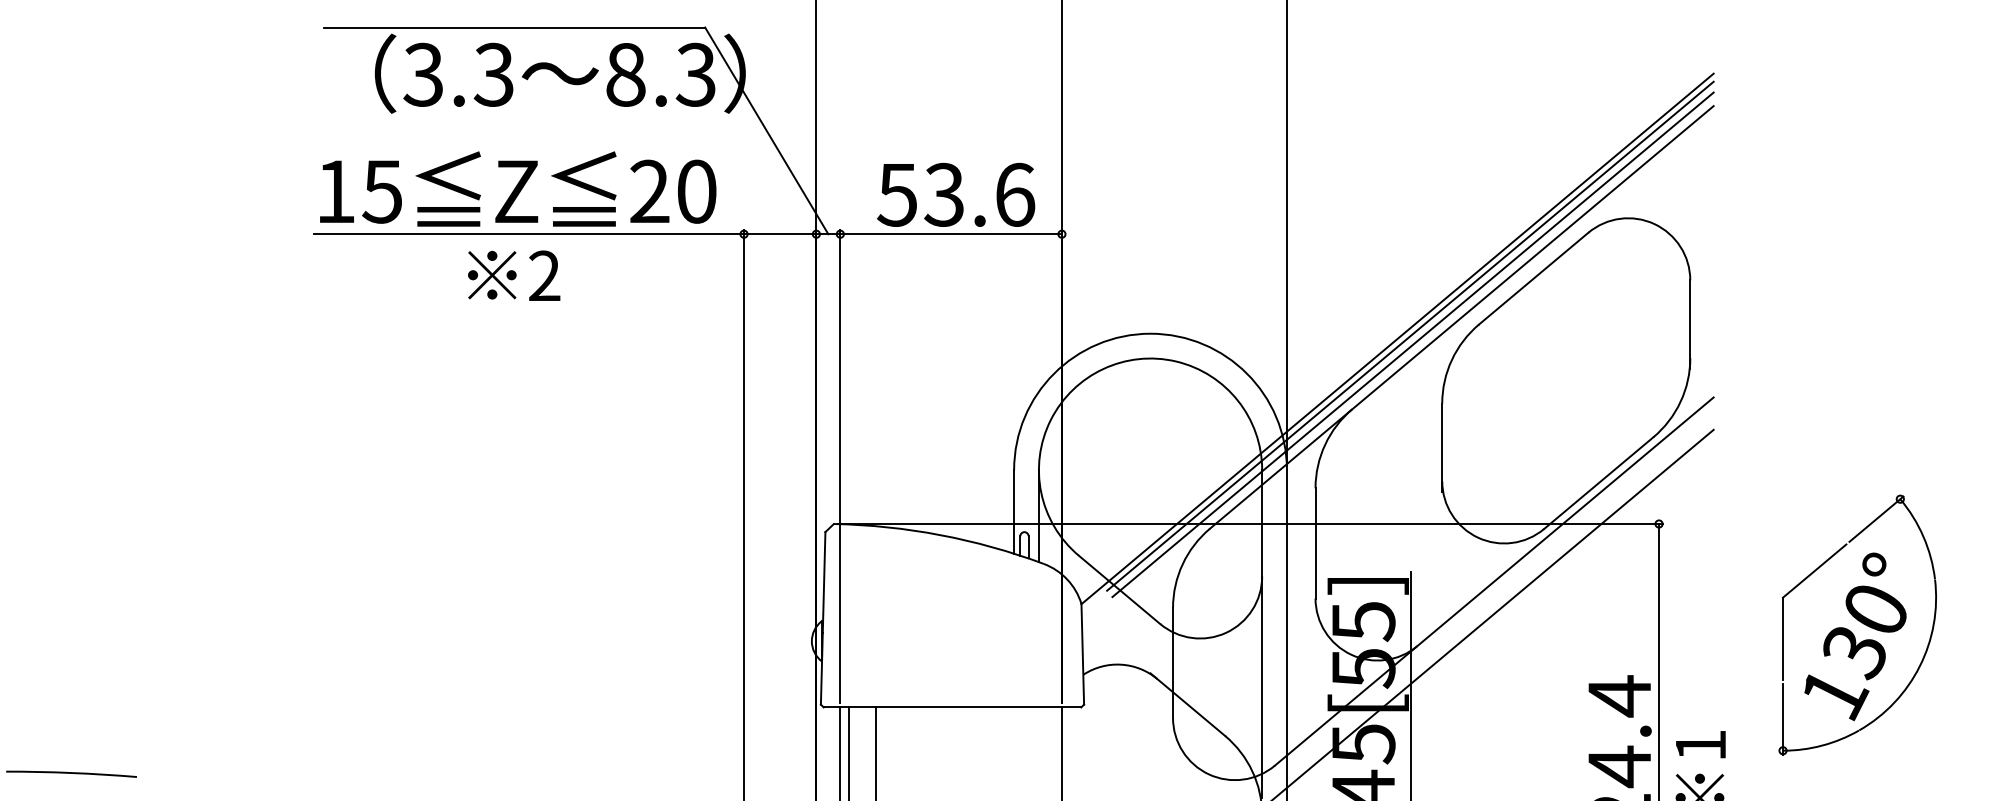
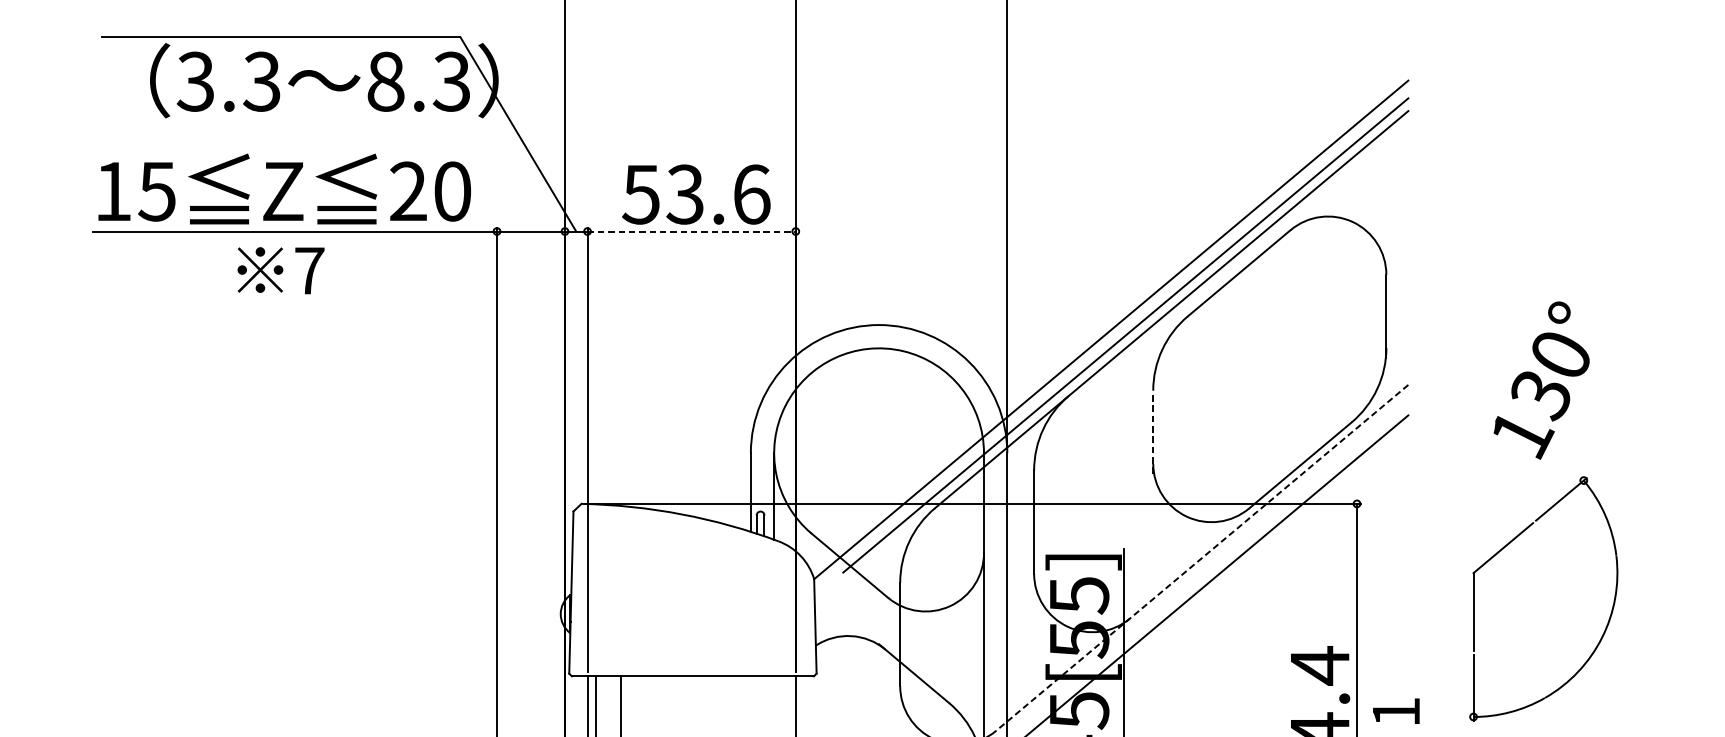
line: (951, 234) -> (691, 231), solid -> dashed
text: (544, 275) -> (309, 270), 2 -> 7
line: (1410, 335) -> (1123, 326), removed
line: (1442, 447) -> (1153, 431), solid -> dashed
line: (1493, 581) -> (1201, 557), solid -> dashed
text: (1855, 636) -> (1541, 380), moved

